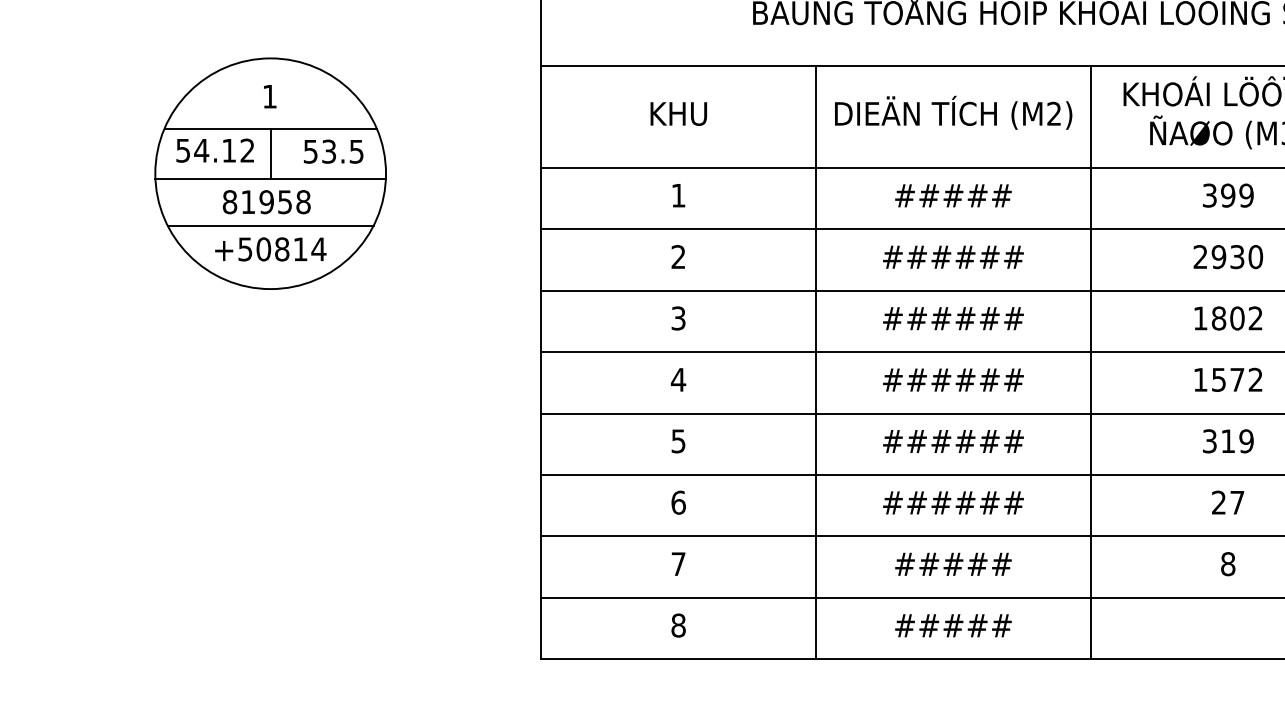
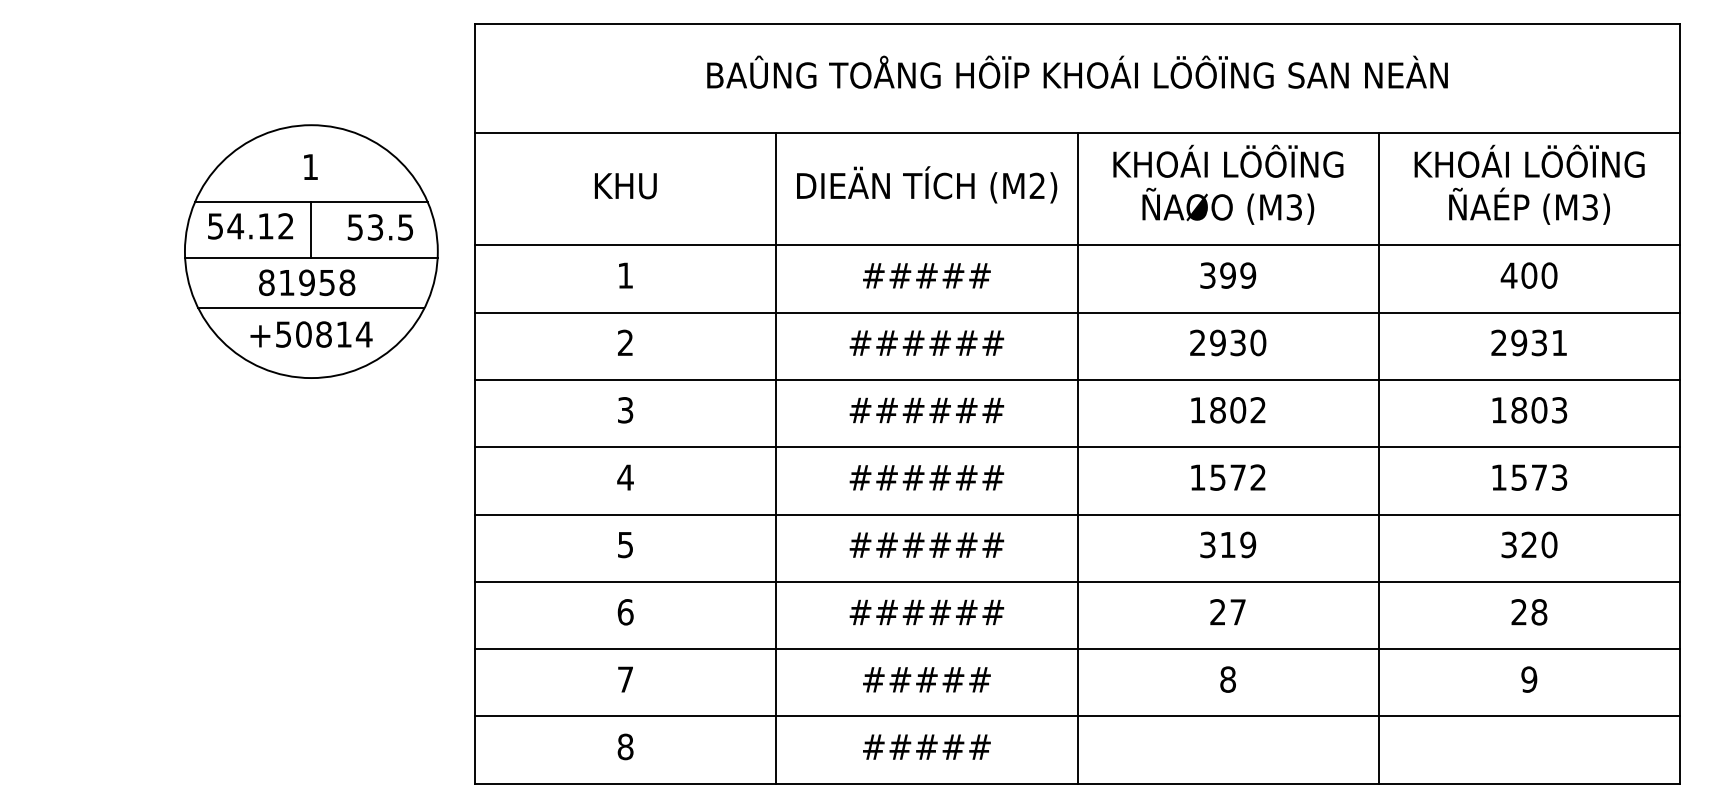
part: (270, 173) -> (311, 251), moved

